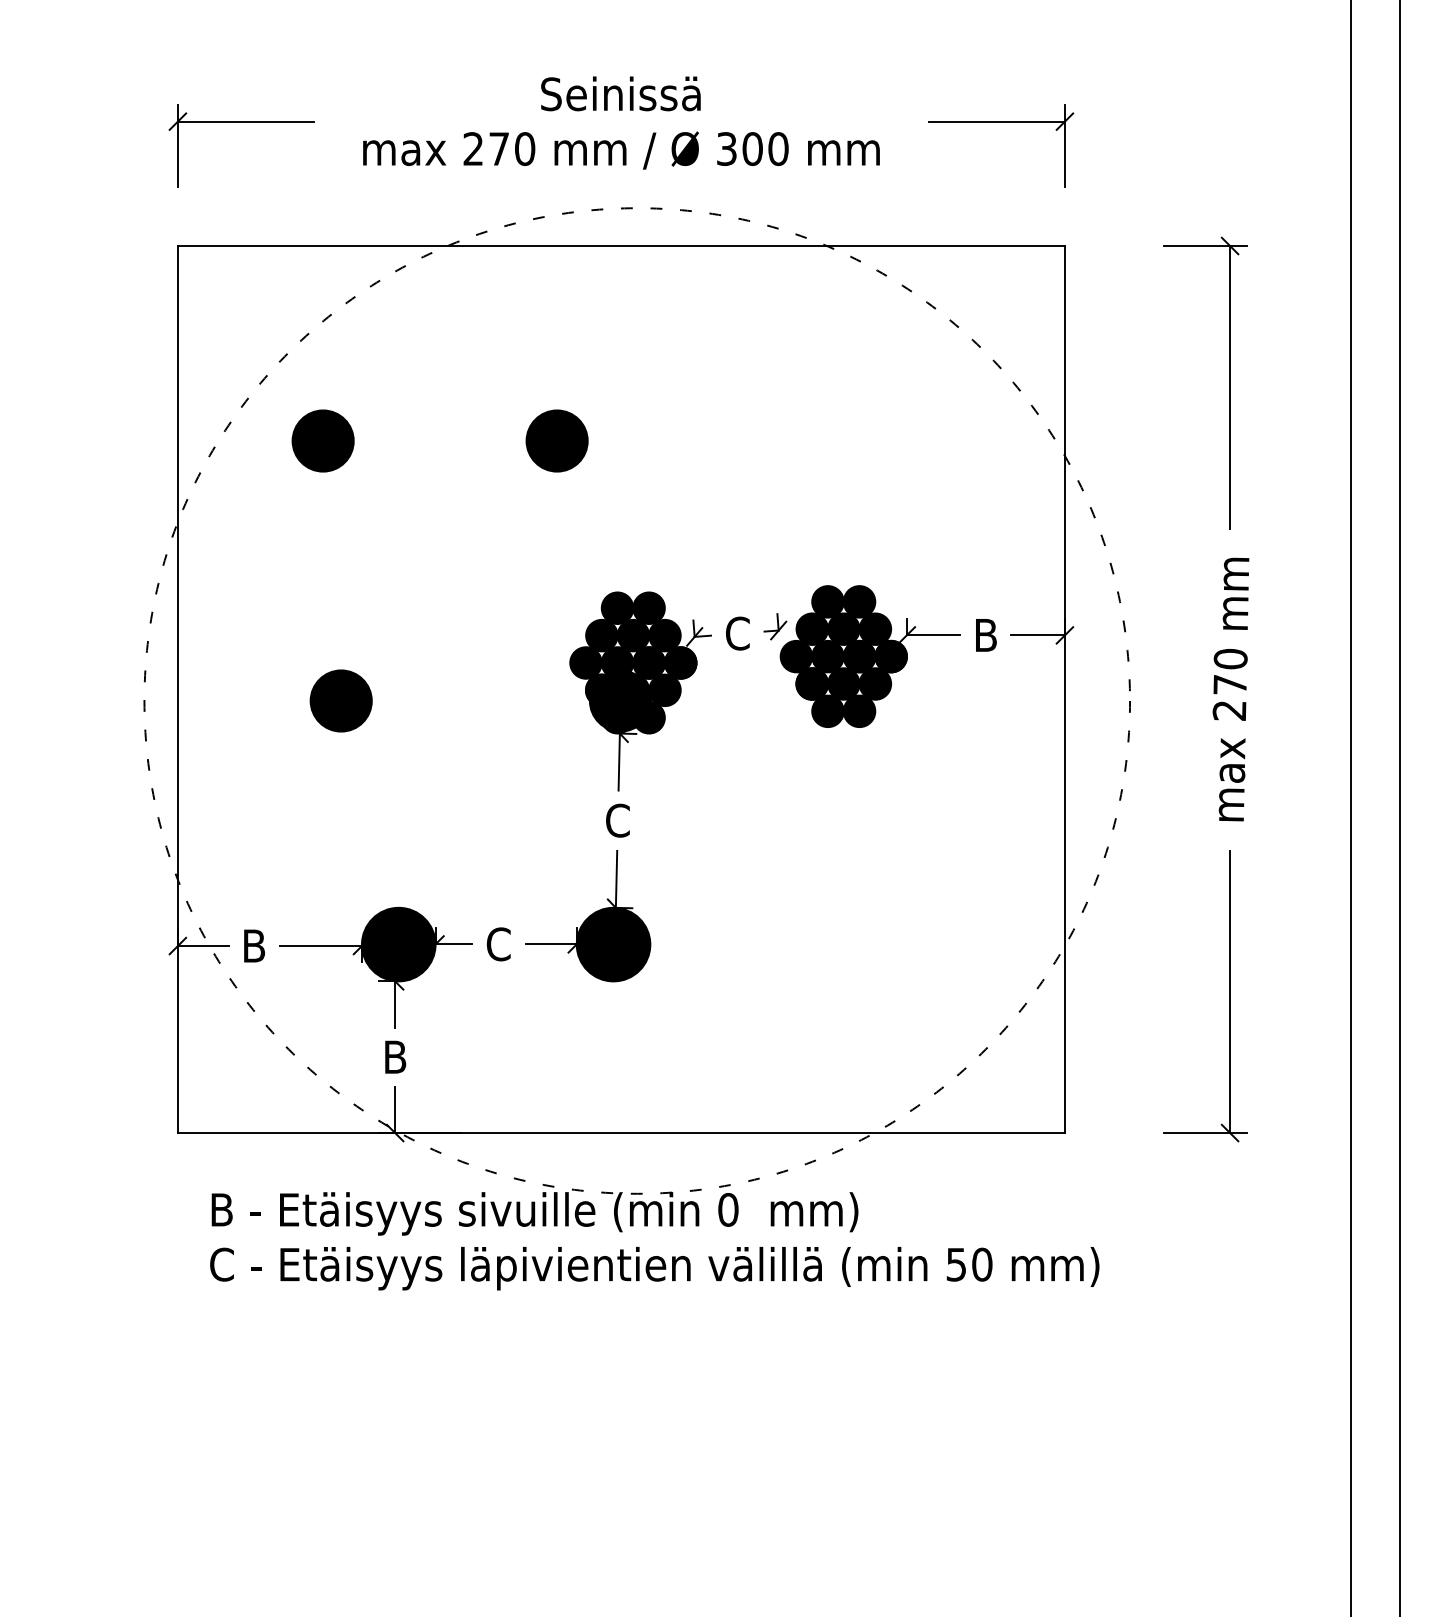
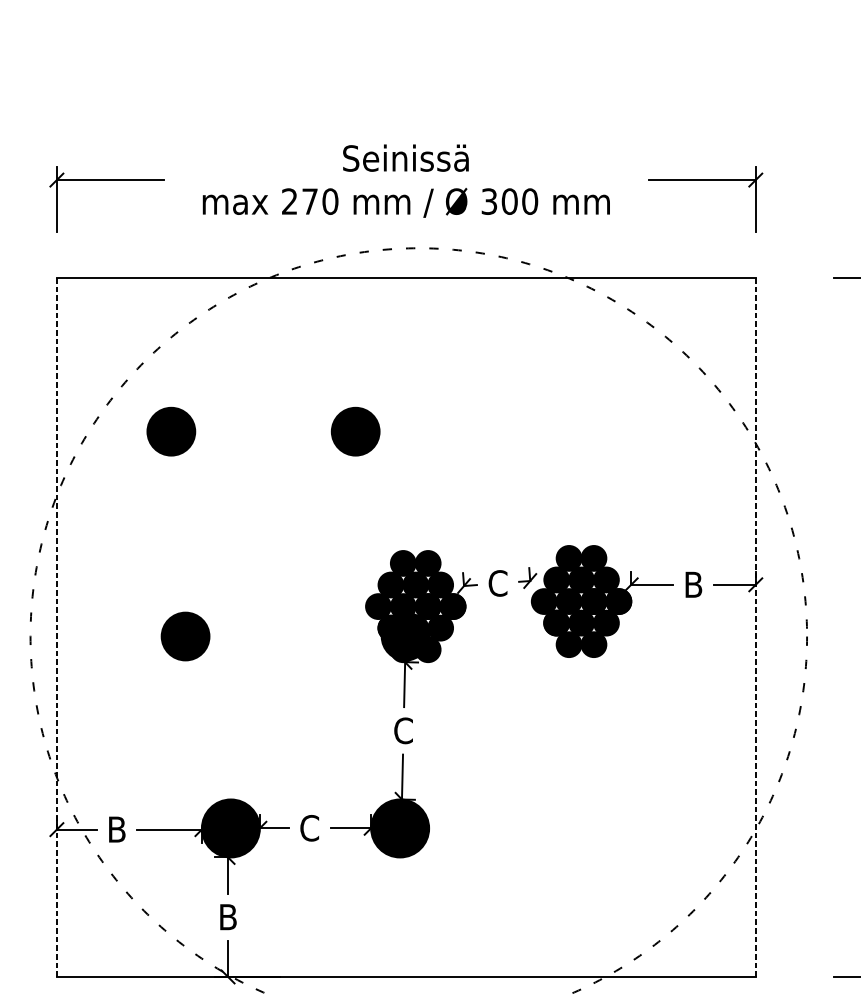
line: (177, 689) -> (56, 627), solid -> dashed
line: (1064, 689) -> (755, 627), solid -> dashed

